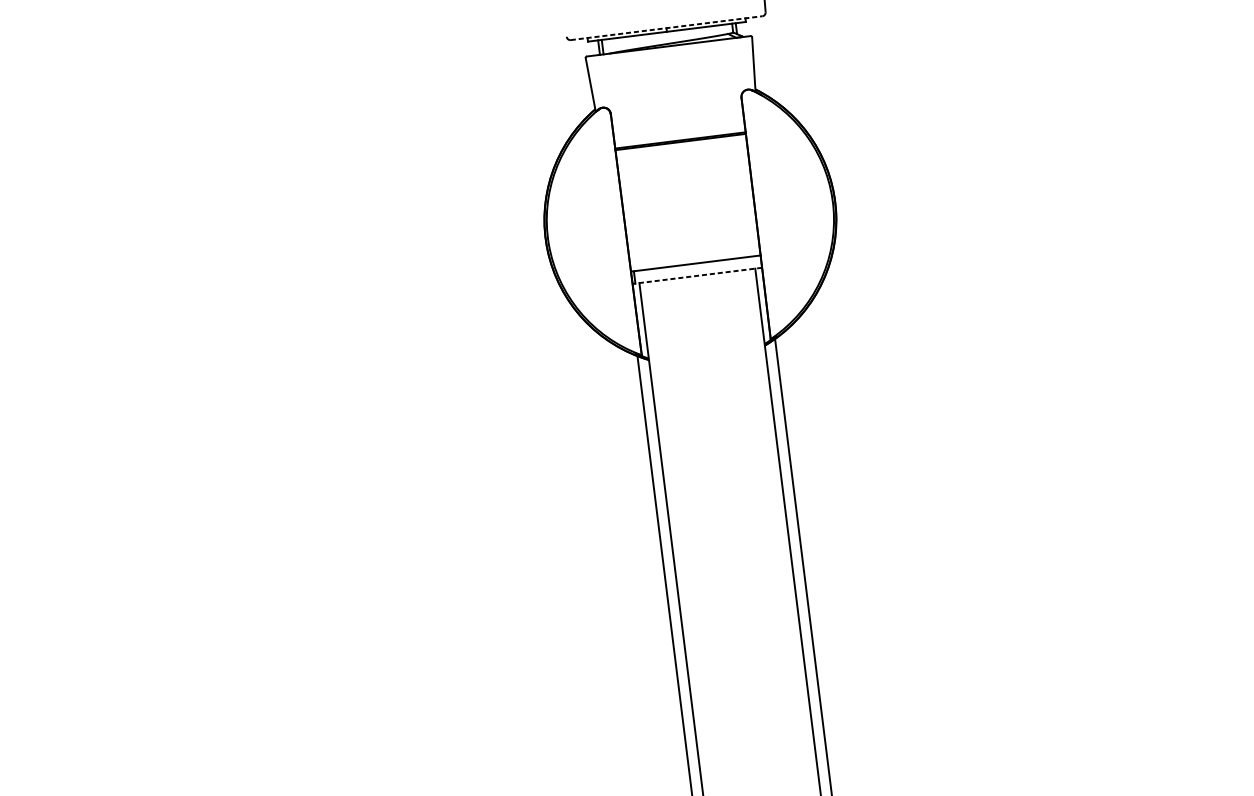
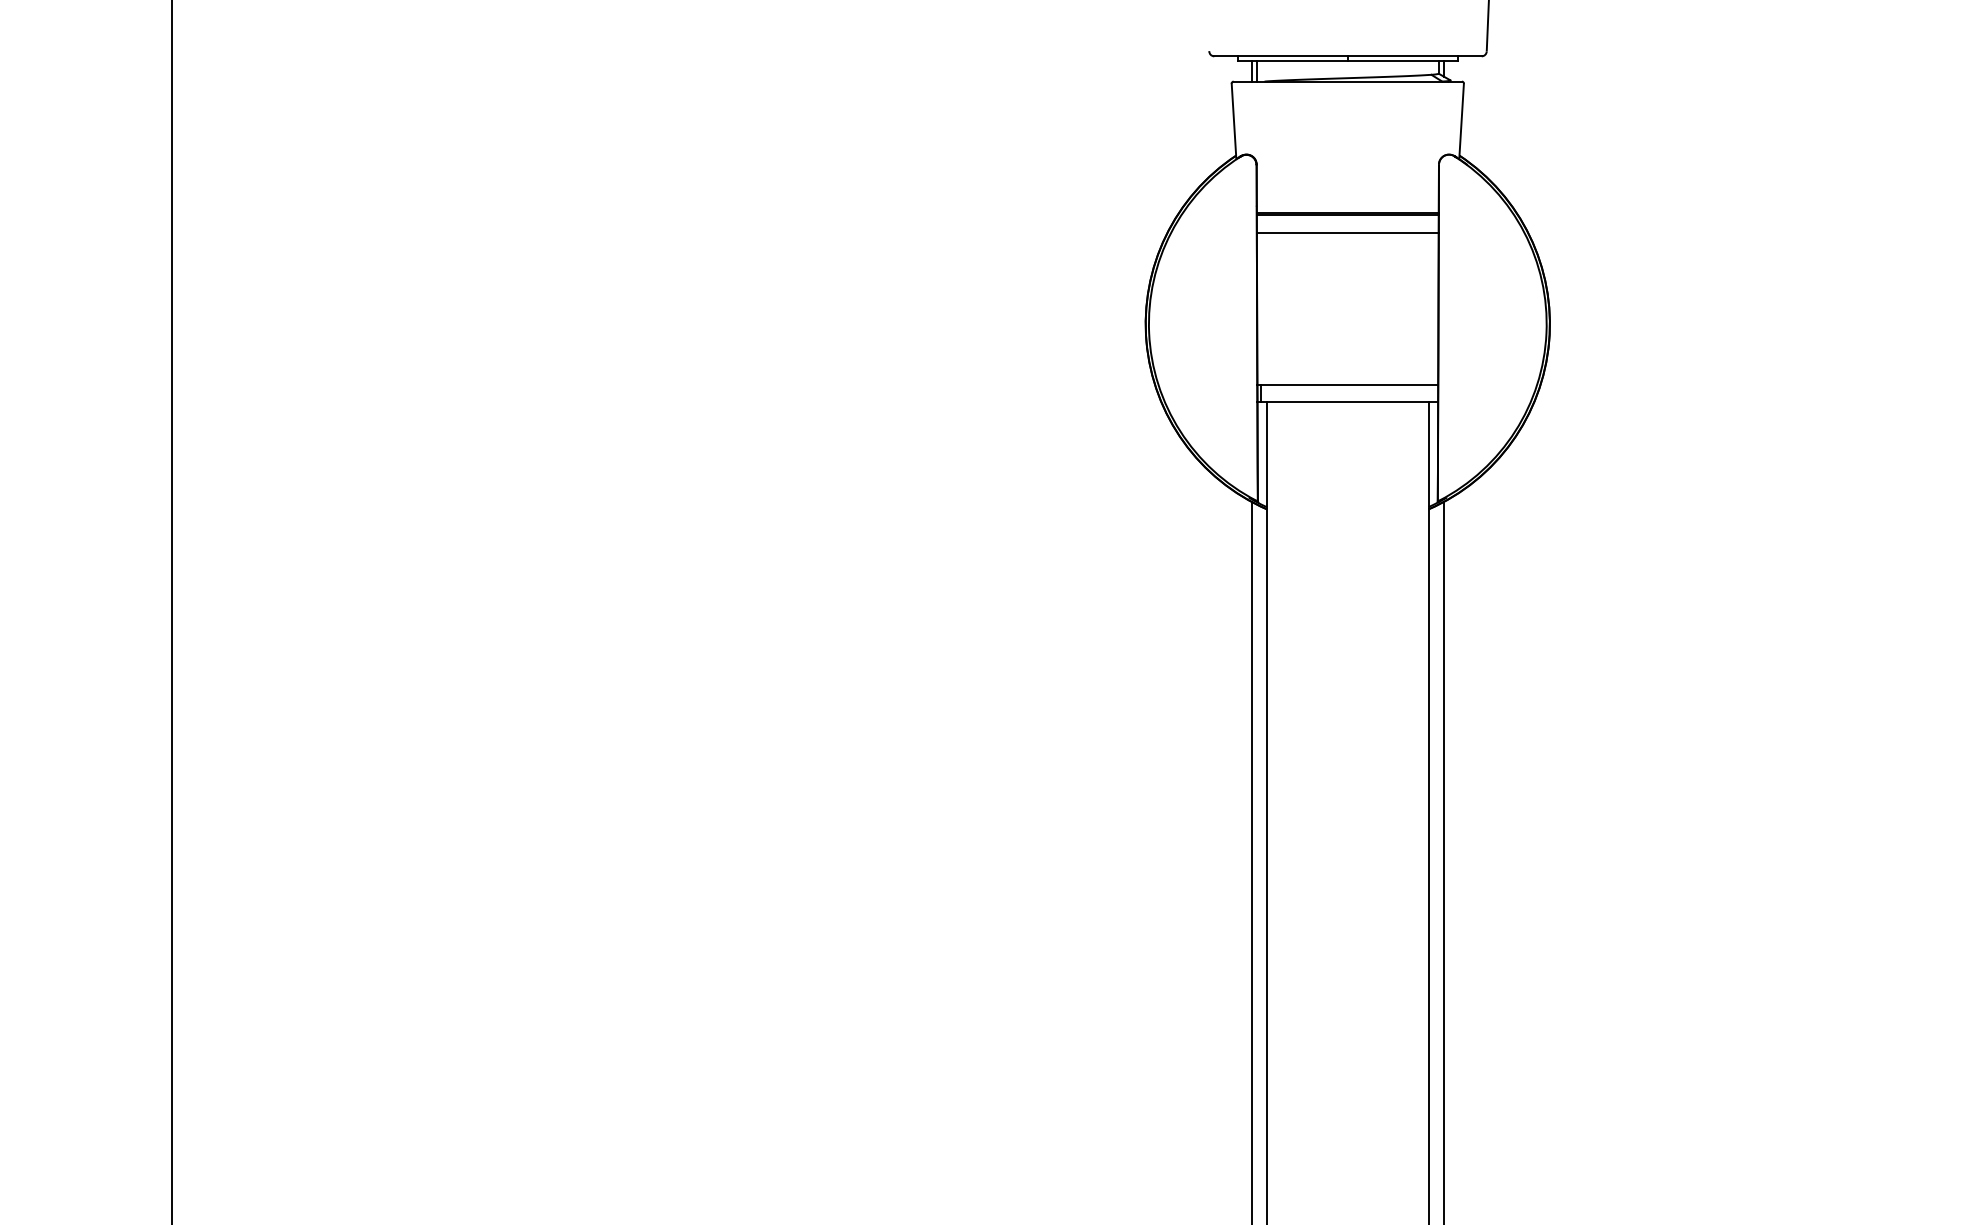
line: (667, 28) -> (1348, 56), dashed -> solid
line: (682, 155) -> (1347, 233), added
line: (697, 275) -> (1347, 401), dashed -> solid

